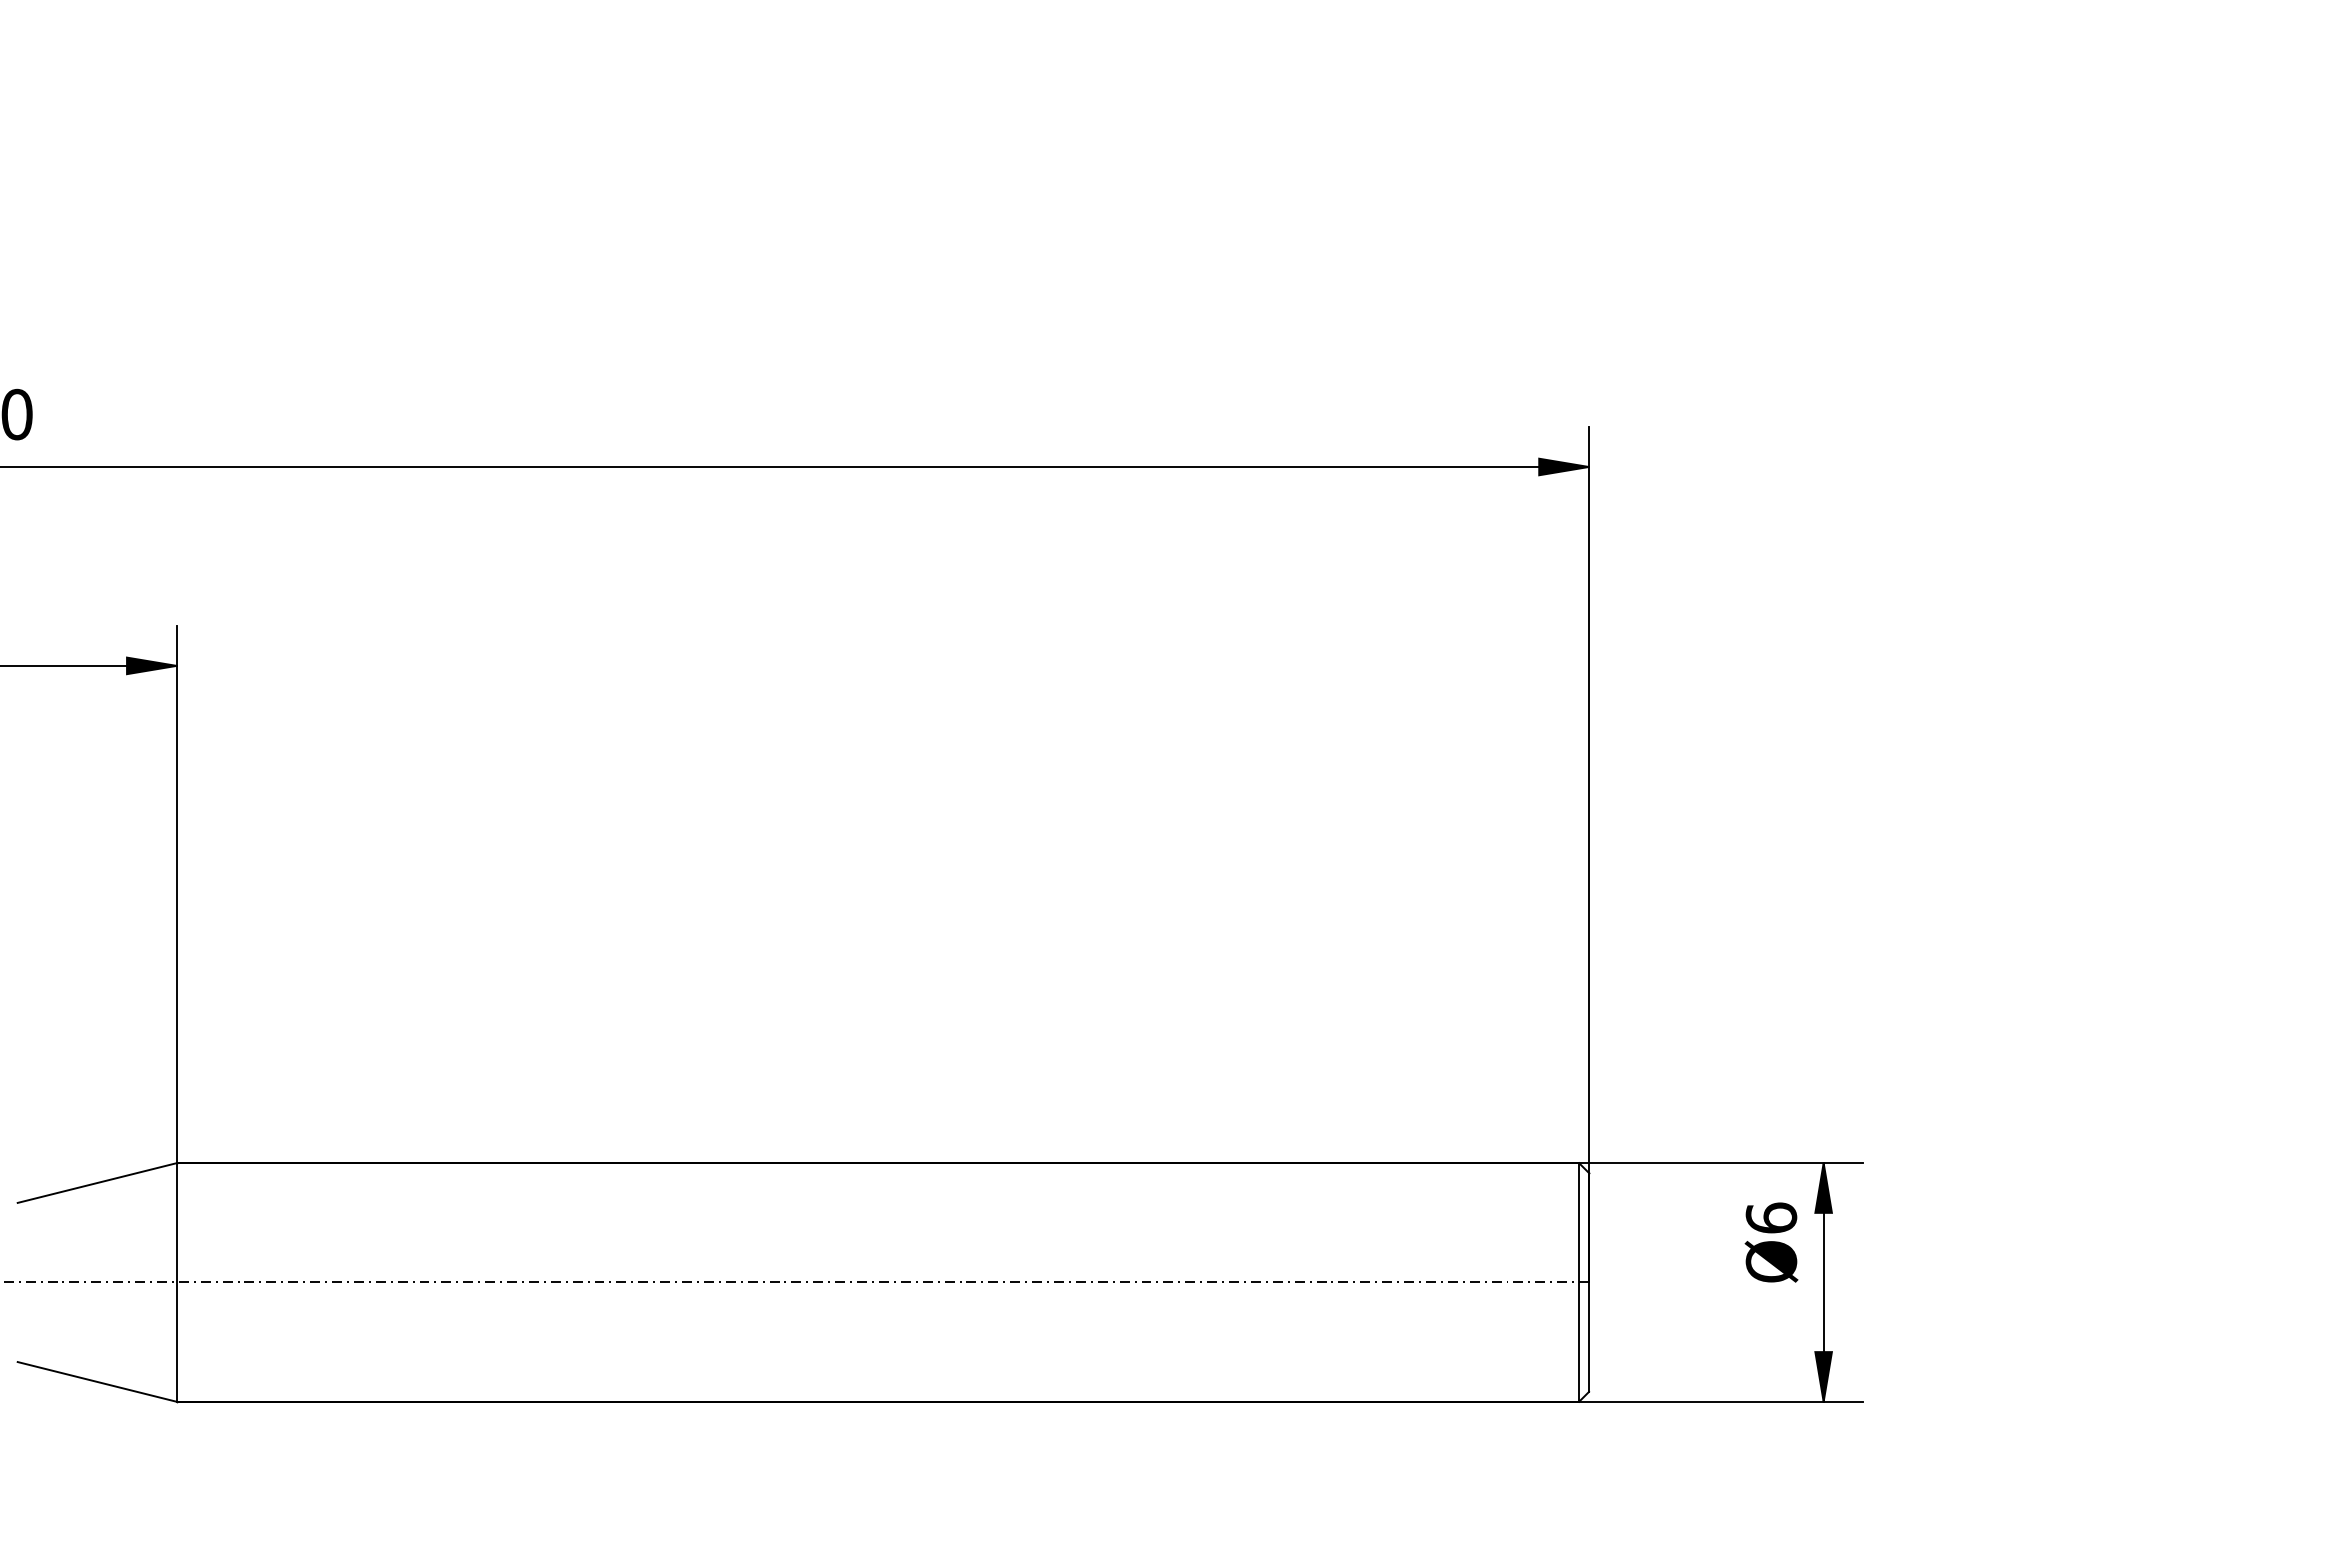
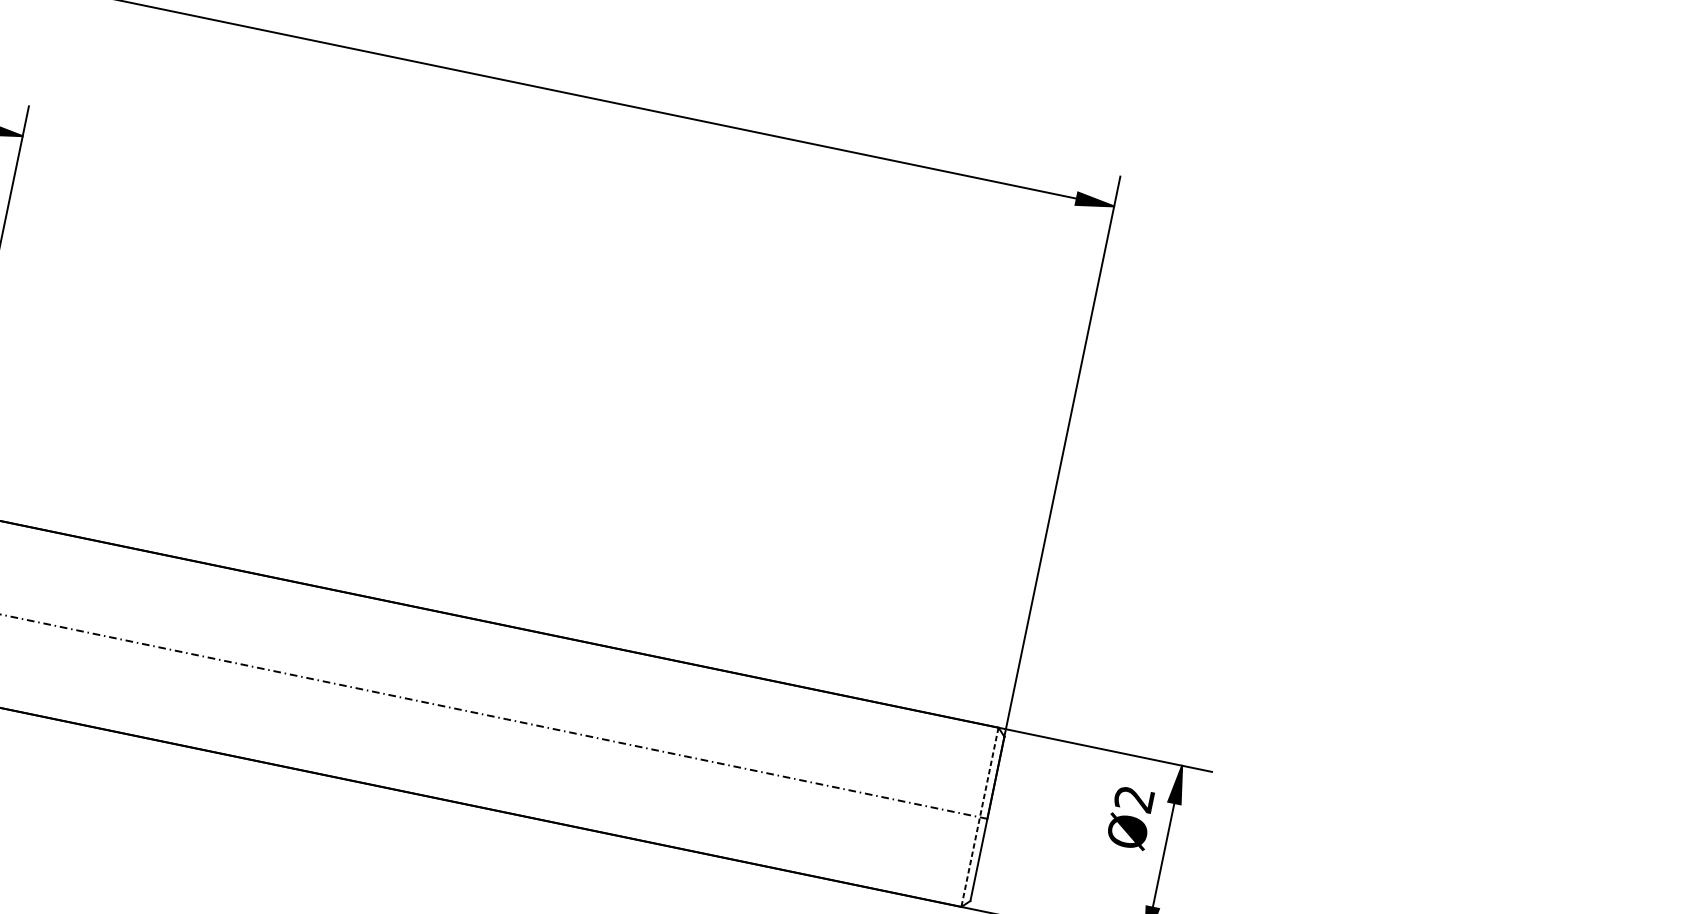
text: (1771, 1217) -> (1134, 798), Ø6 -> Ø2
line: (1579, 1282) -> (980, 817), solid -> dashed

